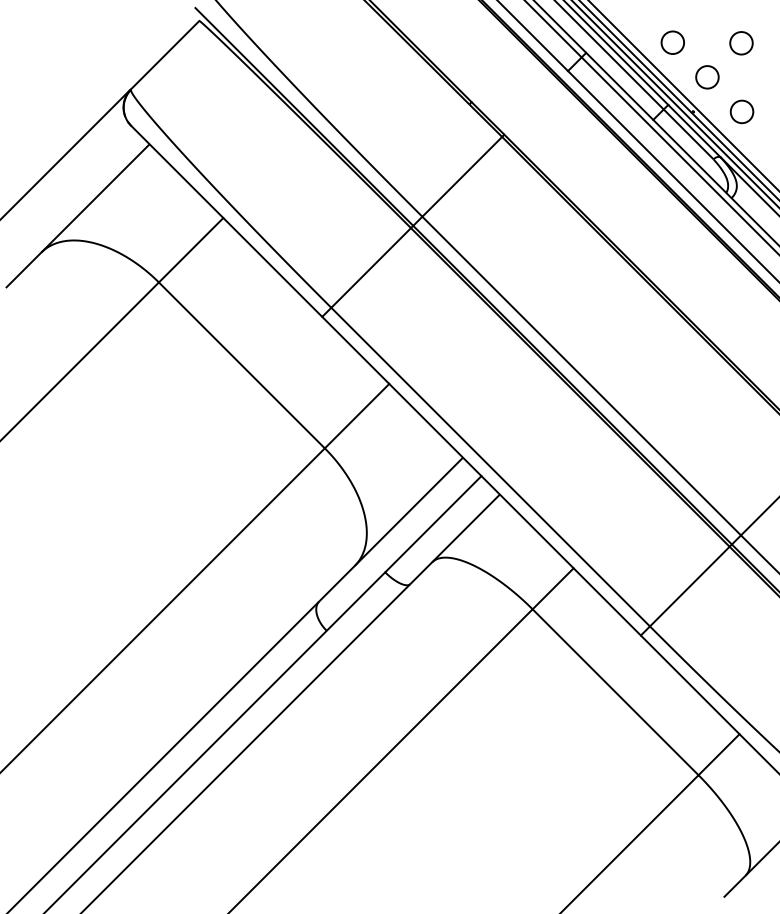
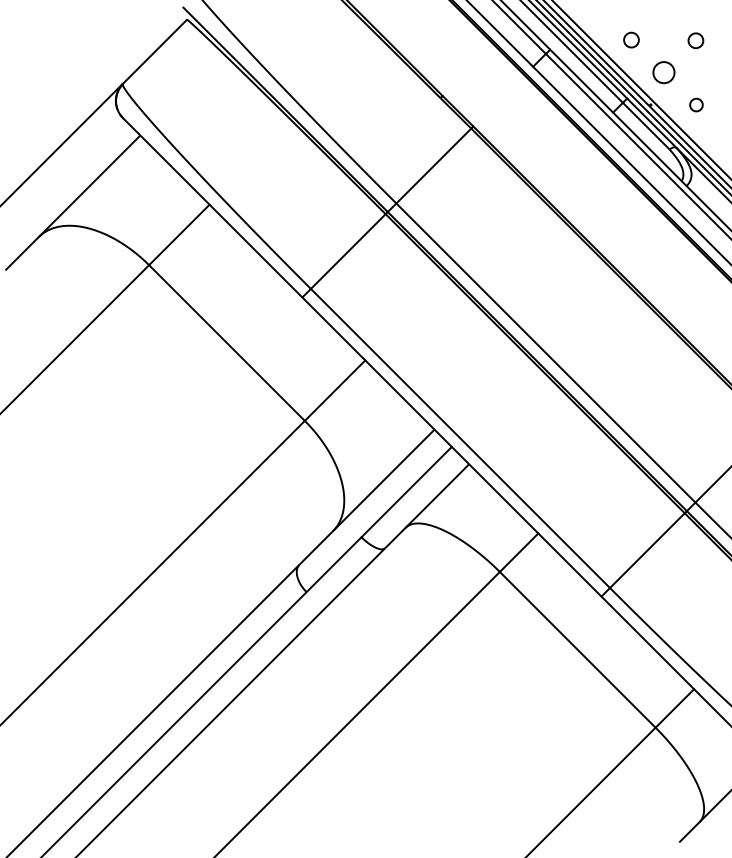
circle: (672, 42) -> (631, 39), size x0.7
circle: (741, 43) -> (695, 40), size x0.7
circle: (742, 111) -> (696, 104), size x0.6

